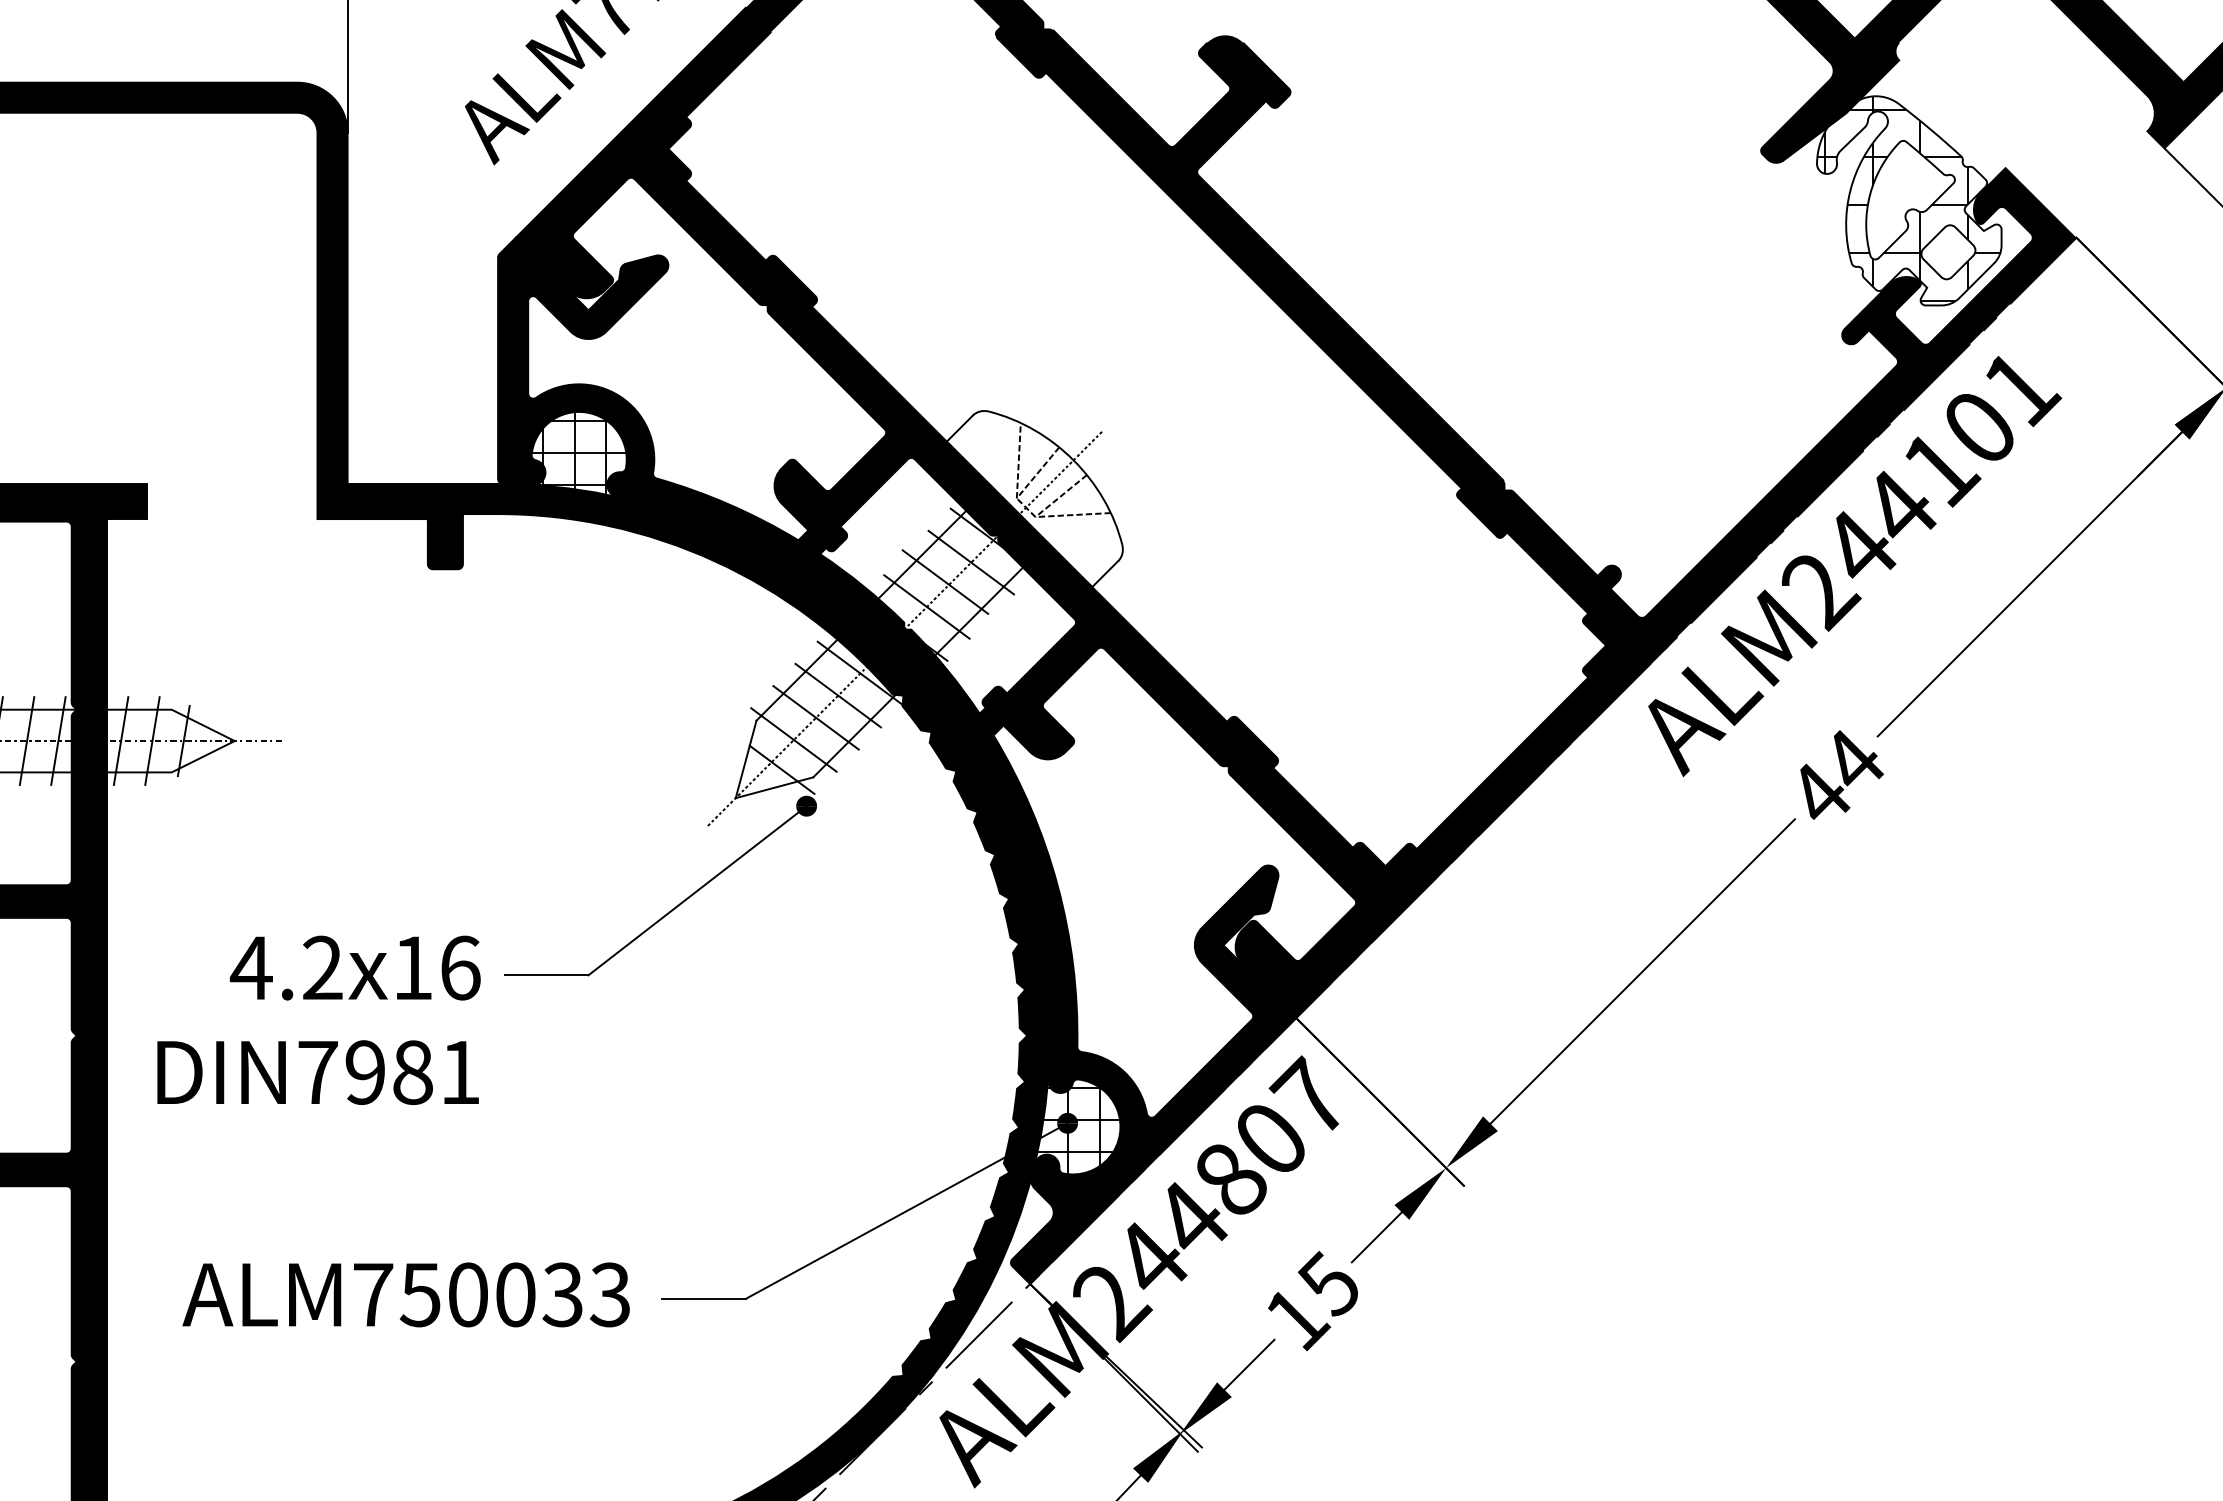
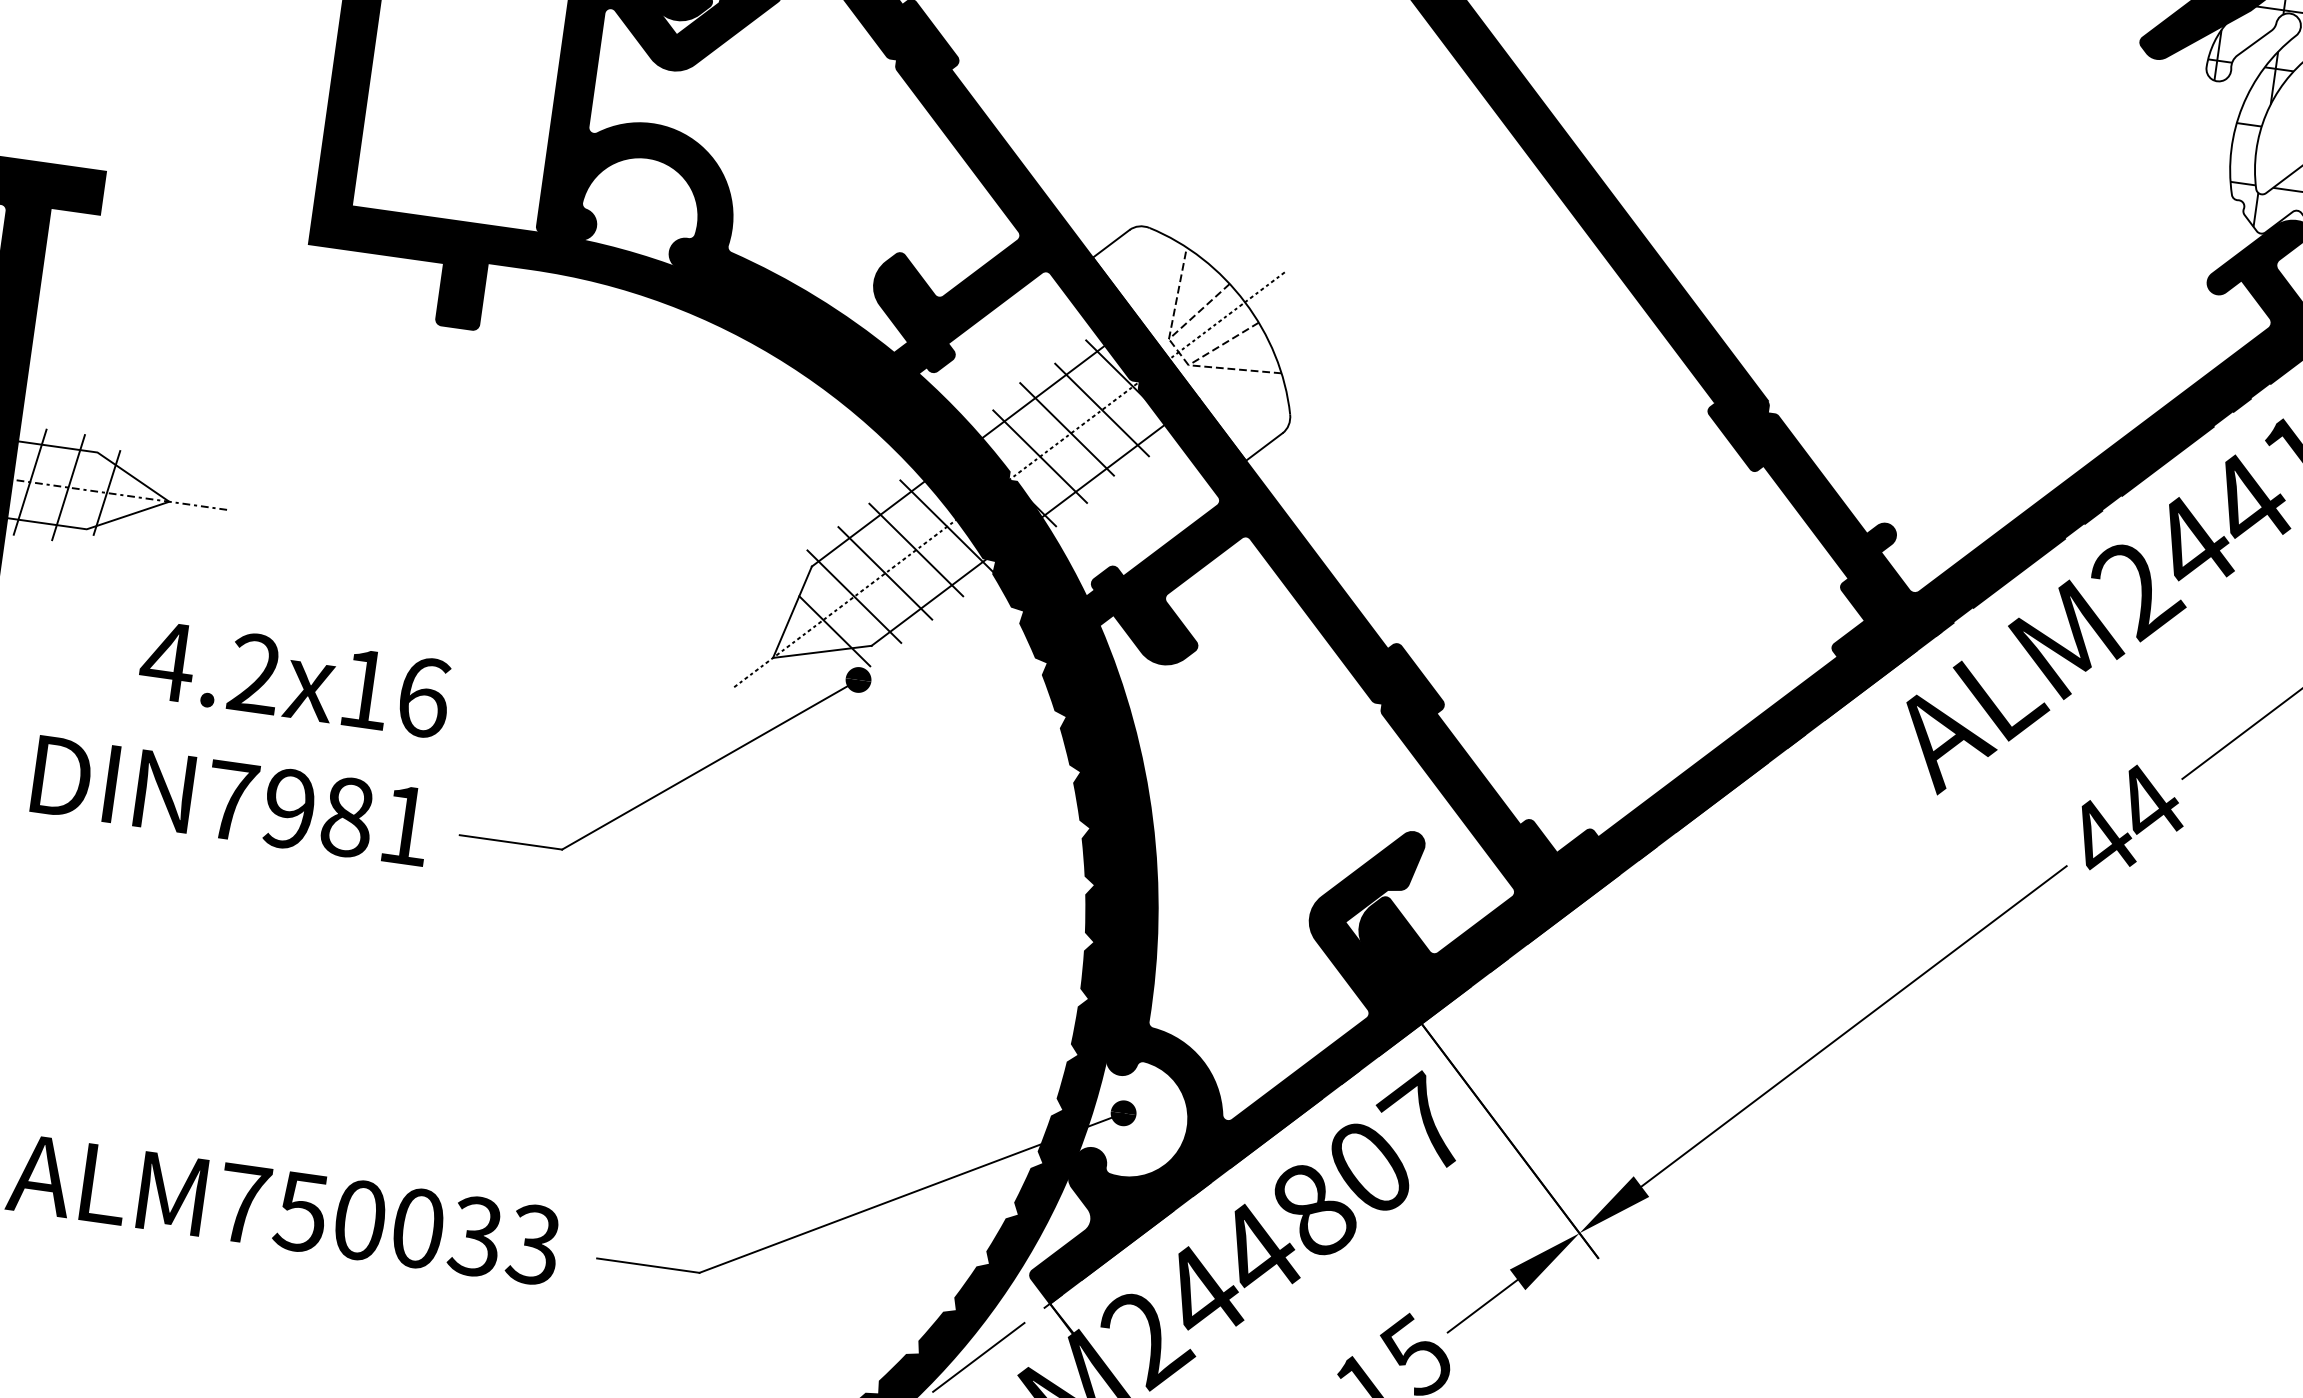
hatch: (578, 459) -> (638, 216), removed
text: (318, 1019) -> (241, 735), moved
hatch: (1072, 1126) -> (1129, 1118), removed

